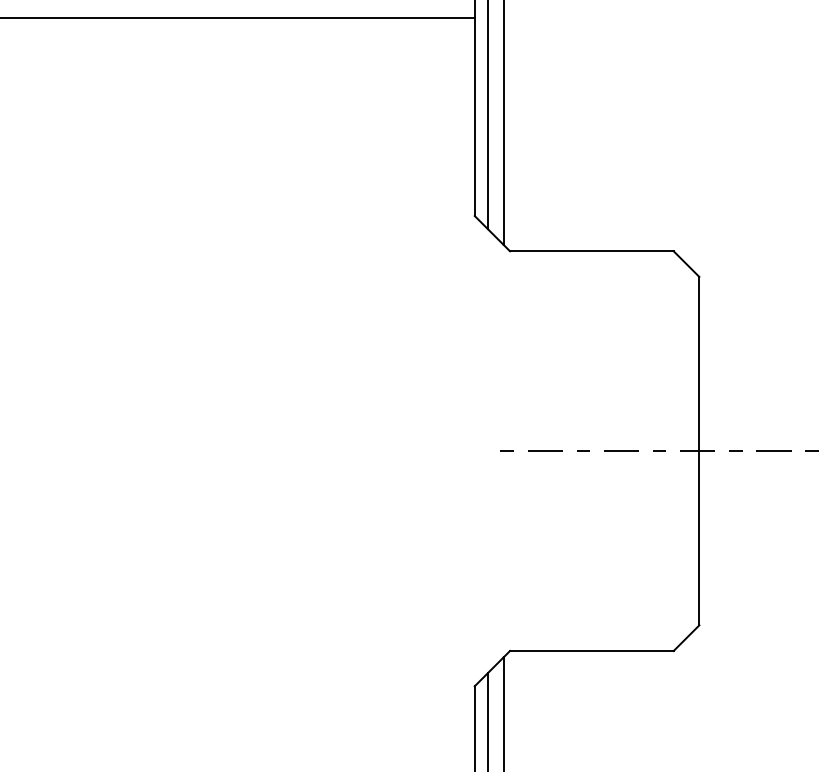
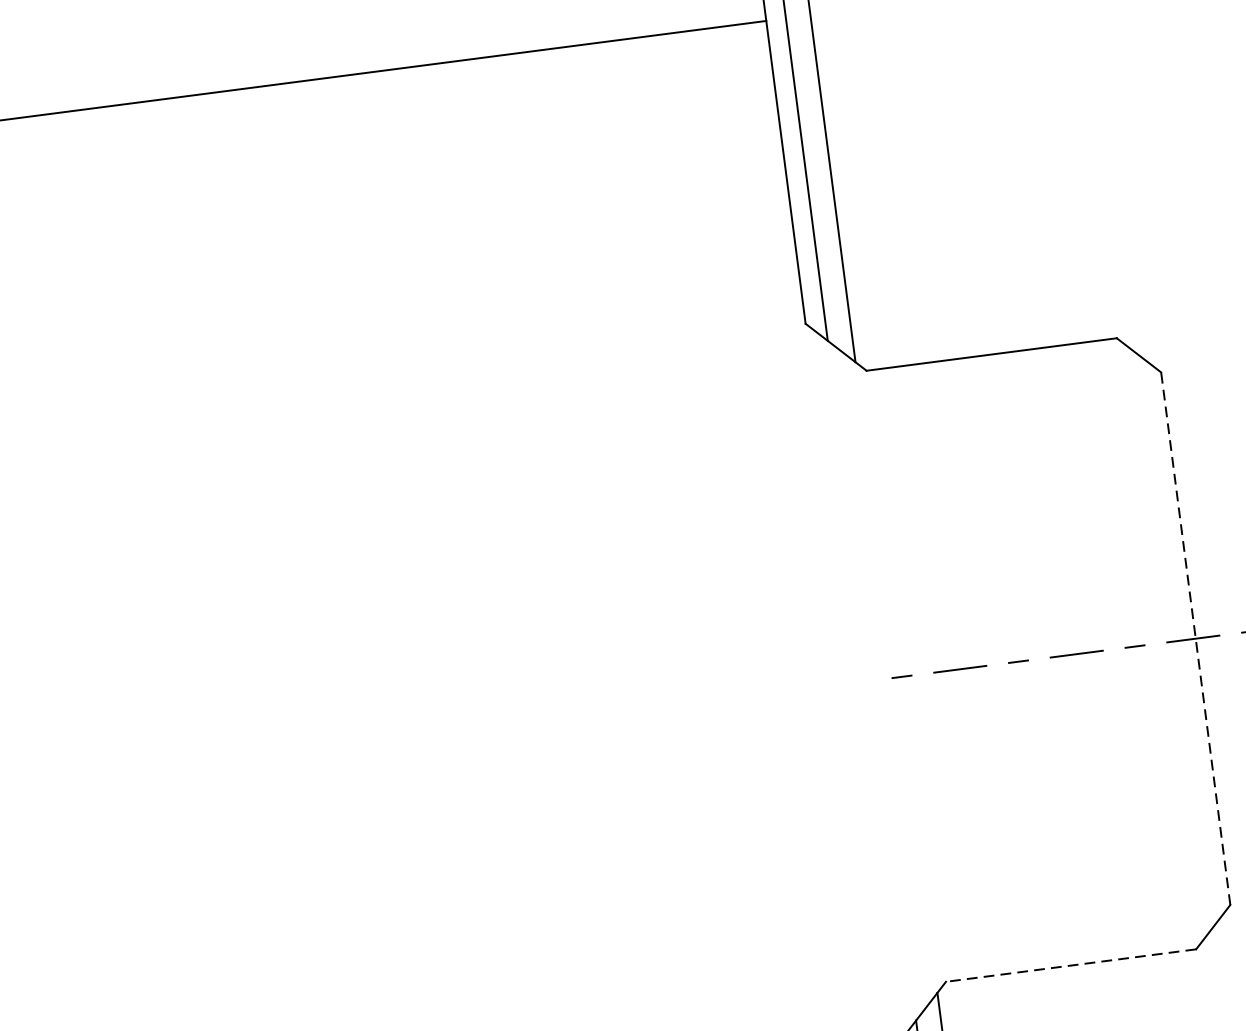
line: (699, 450) -> (1195, 637), solid -> dashed
line: (591, 650) -> (1070, 964), solid -> dashed

